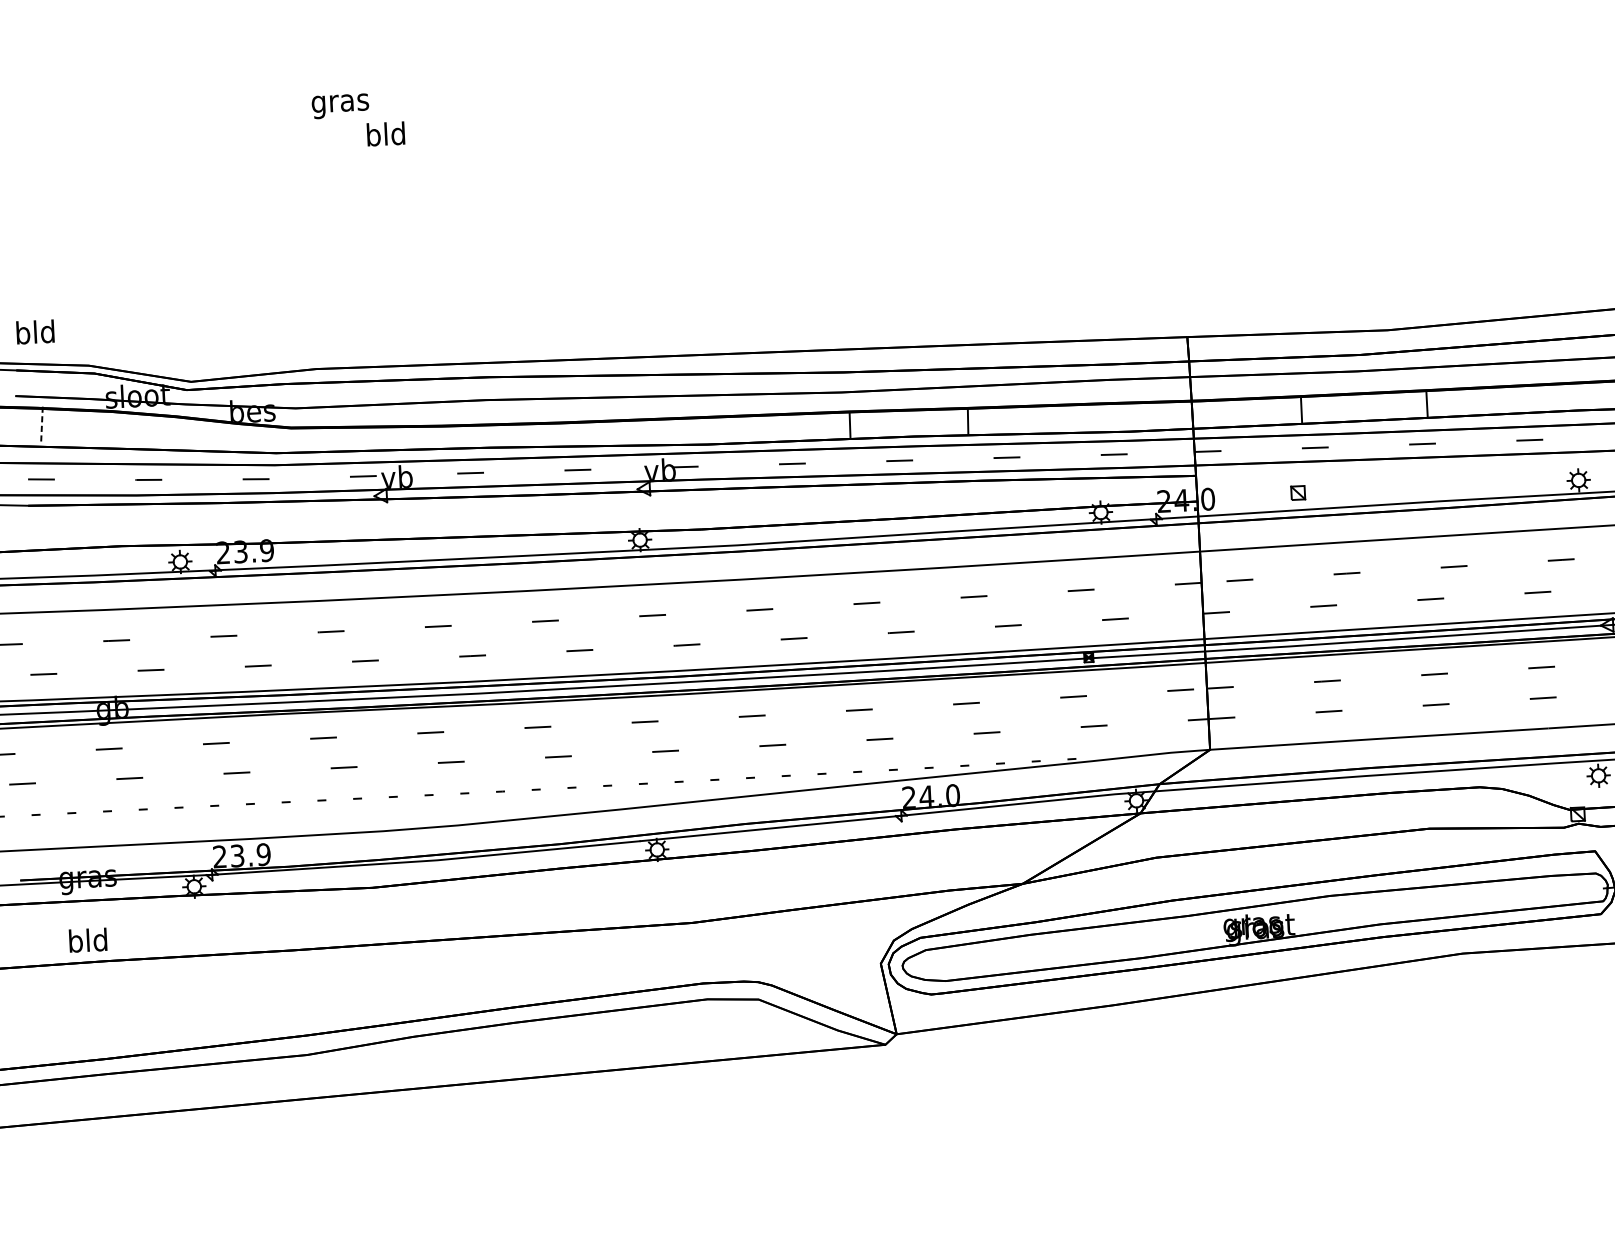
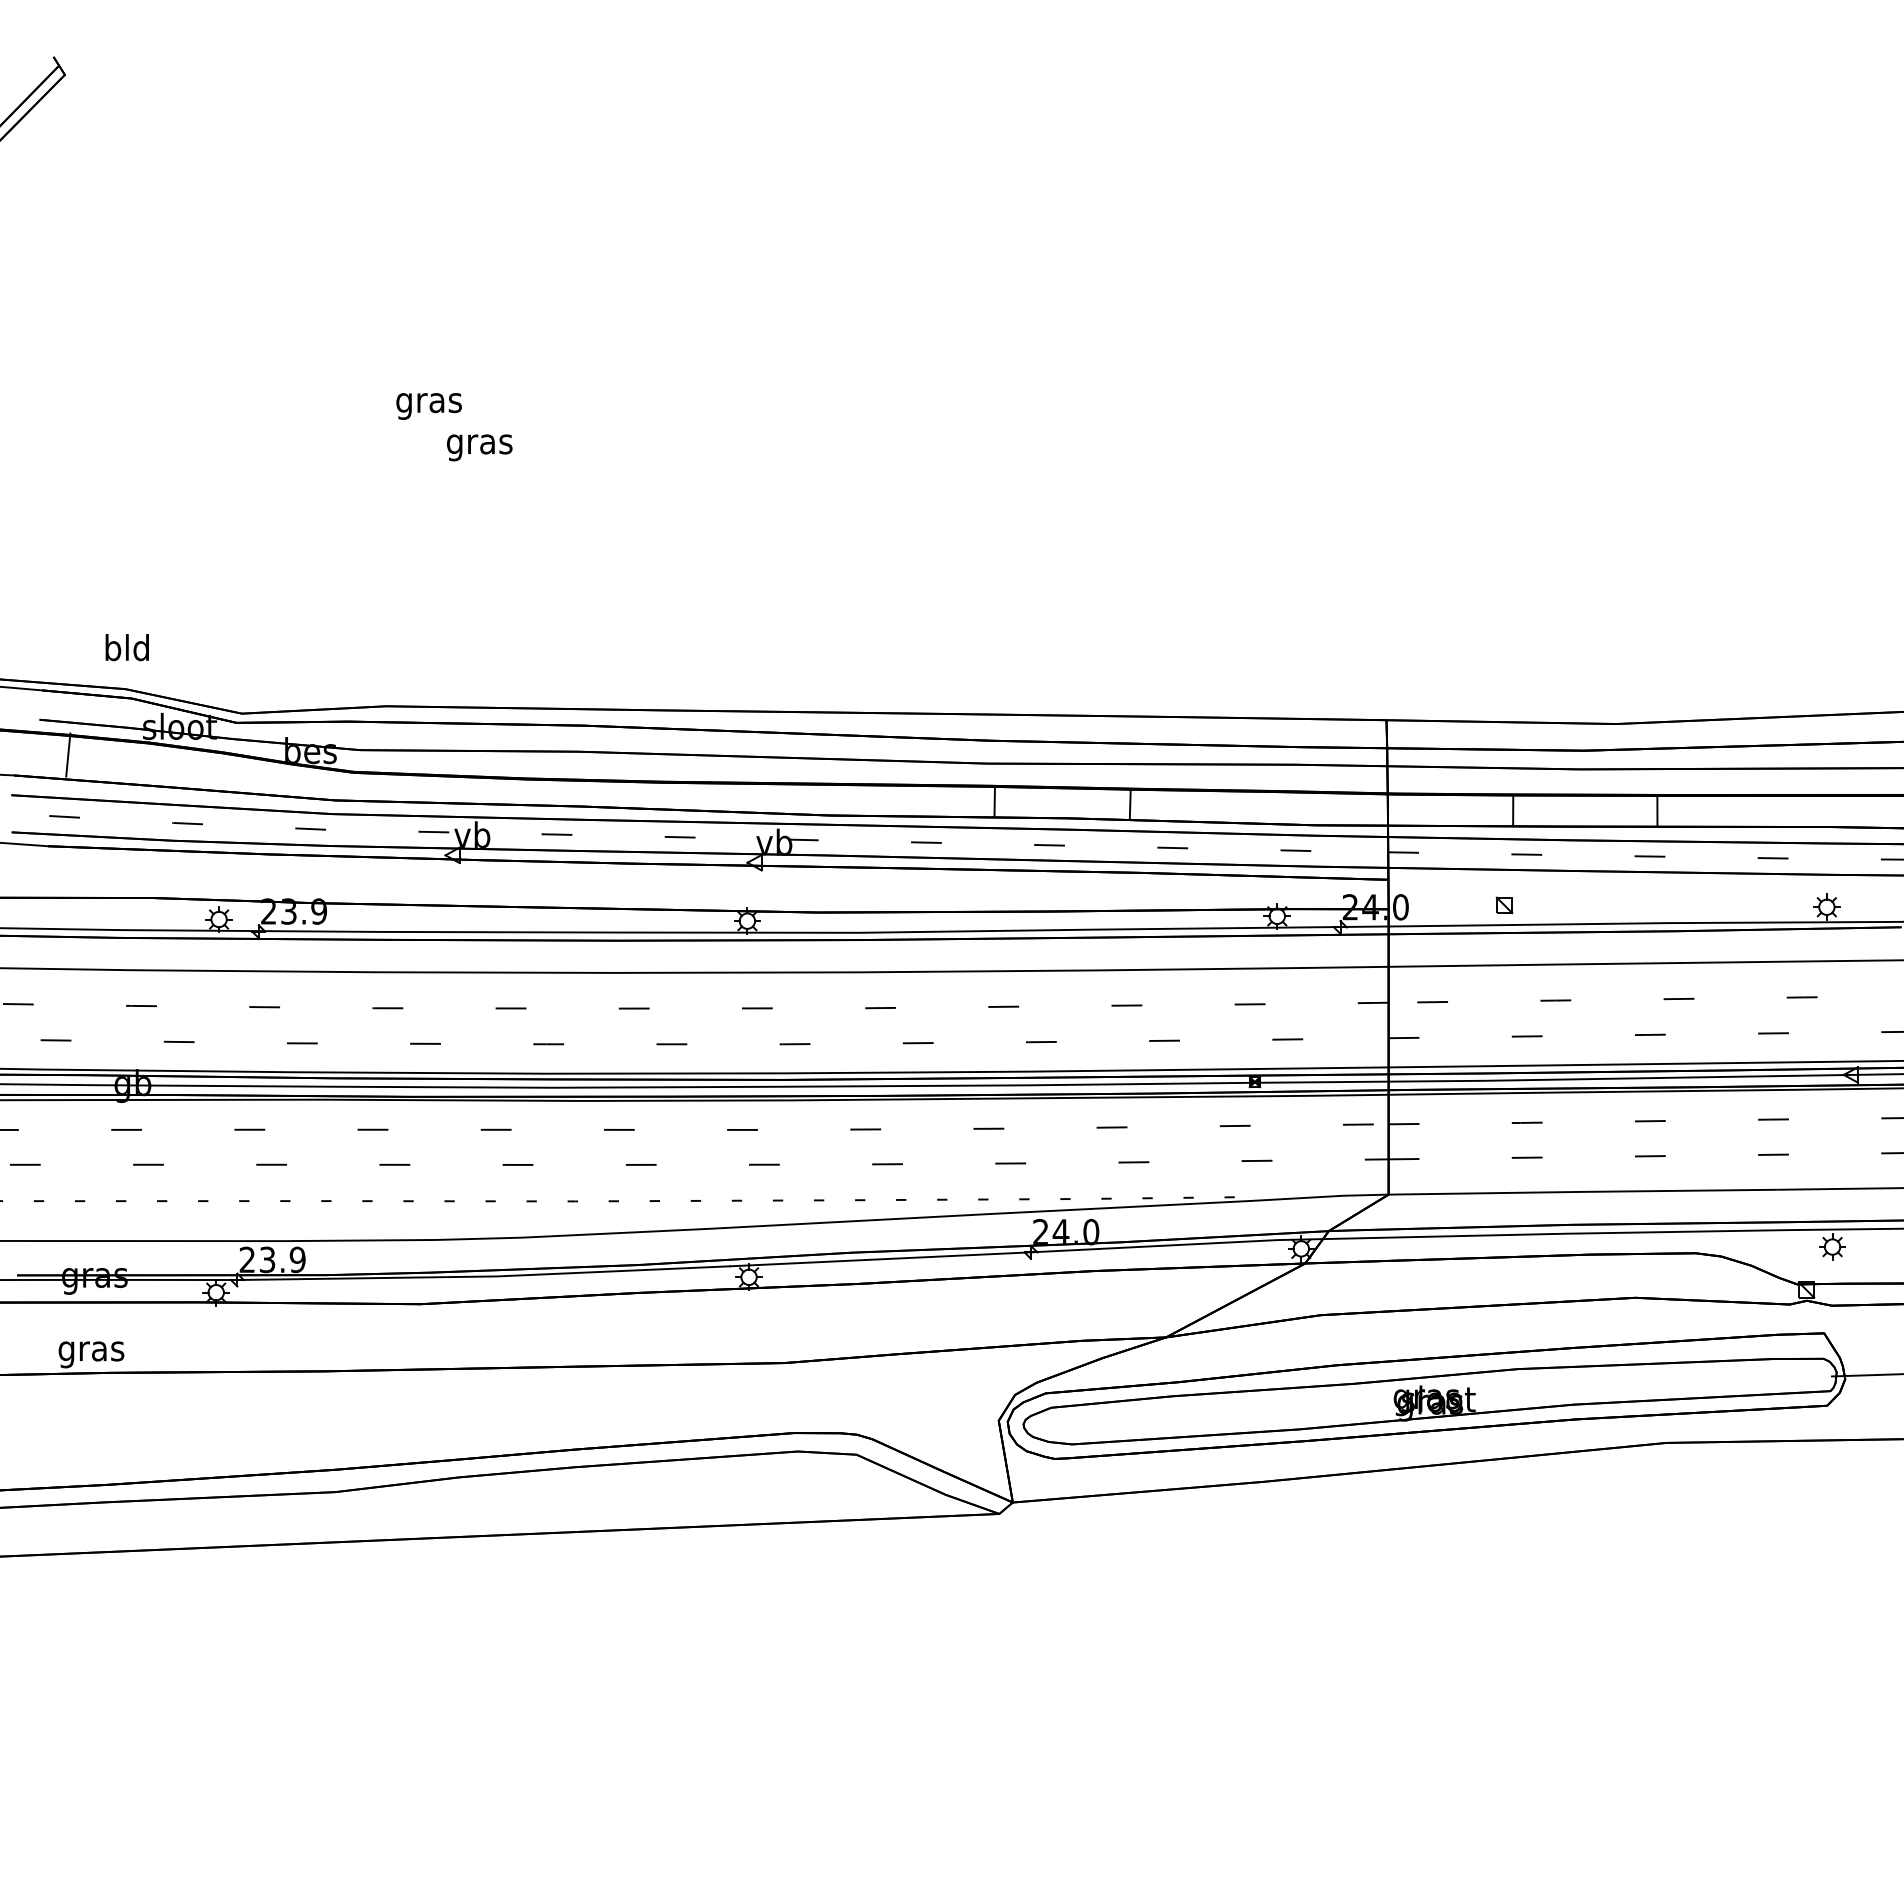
text: (386, 137) -> (479, 444), bld -> gras
text: (34, 332) -> (126, 647), moved
line: (42, 425) -> (68, 755), dashed -> solid
text: (88, 943) -> (91, 1351), bld -> gras

